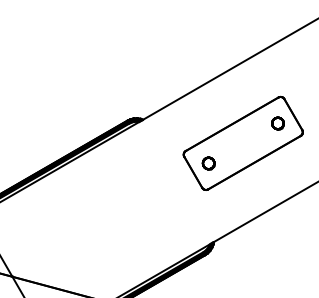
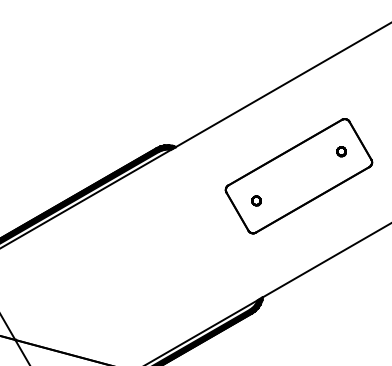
part: (277, 123) -> (341, 151), size x0.6
part: (208, 163) -> (256, 200), size x0.6

